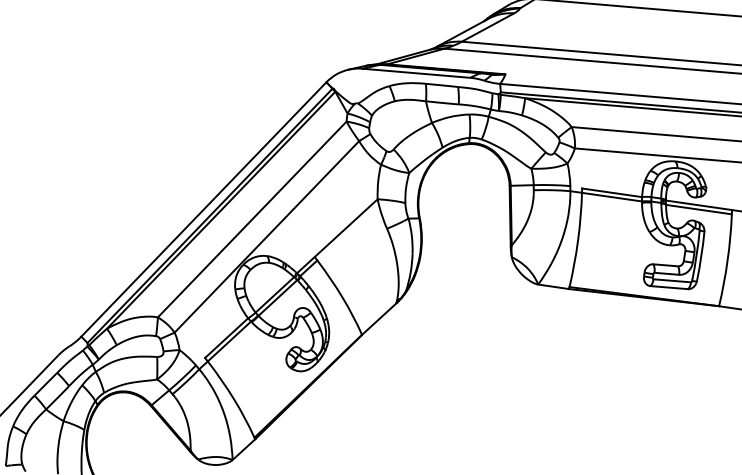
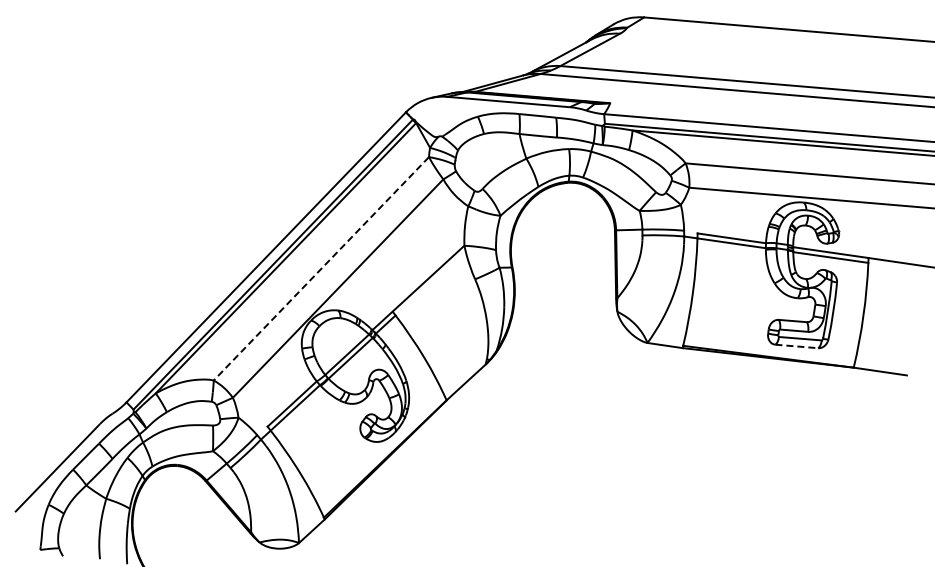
line: (252, 220) -> (321, 269), solid -> dashed
line: (669, 287) -> (797, 346), solid -> dashed

